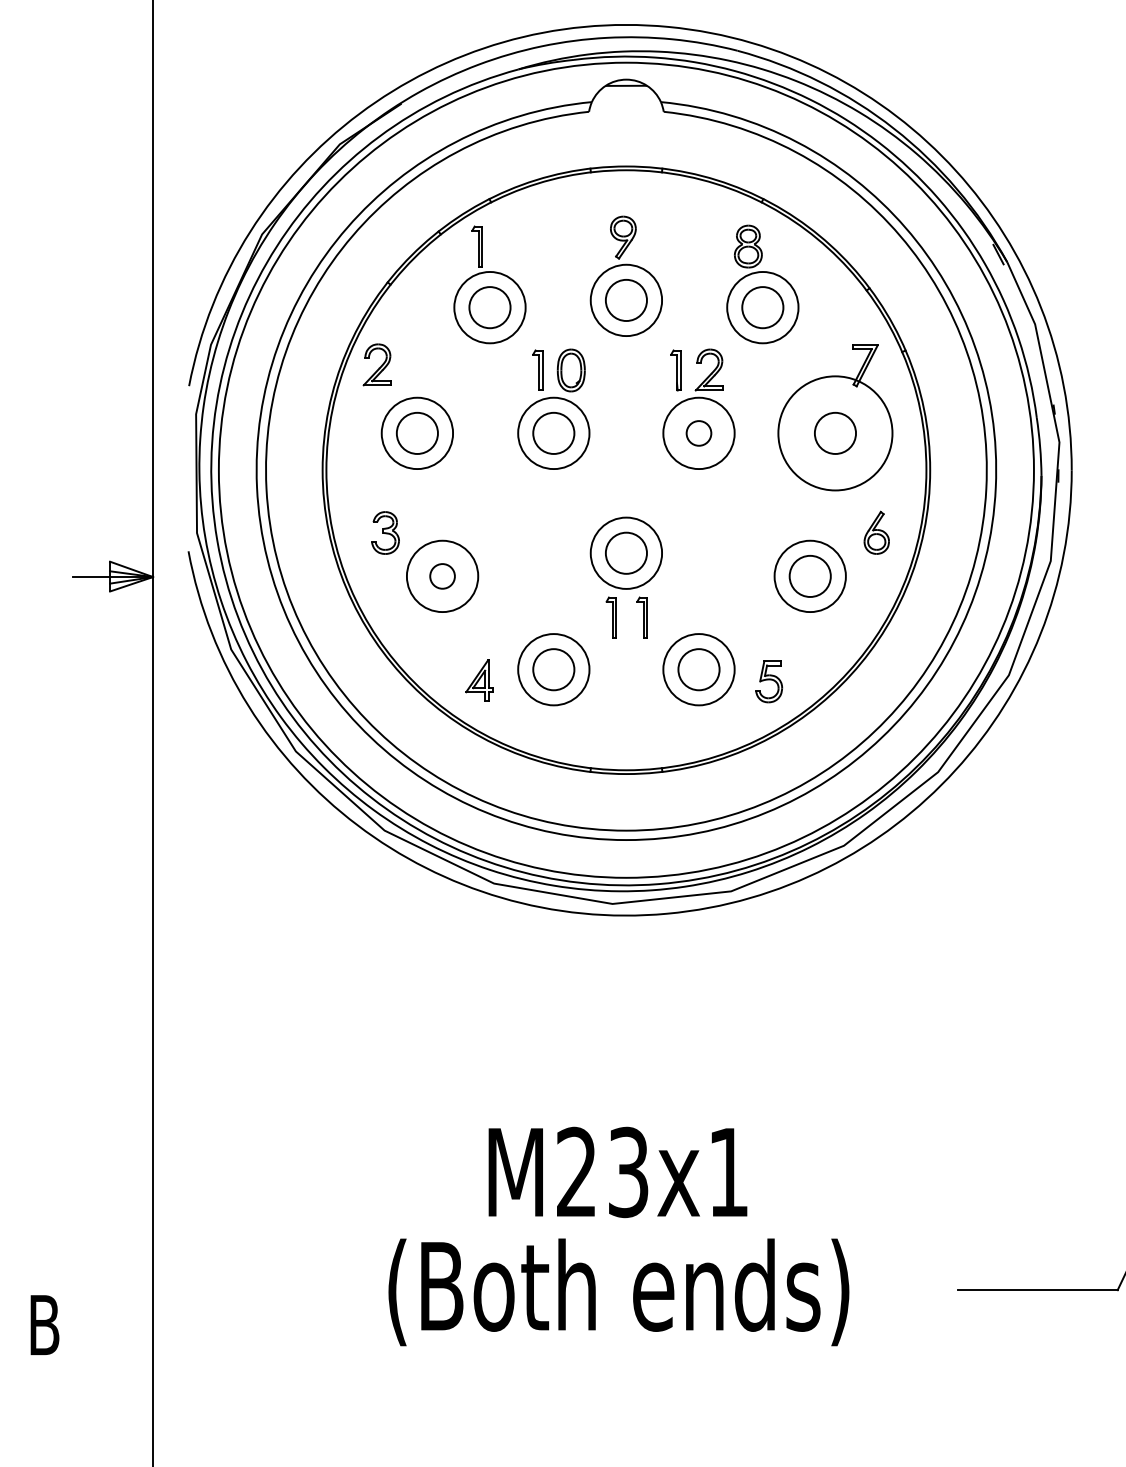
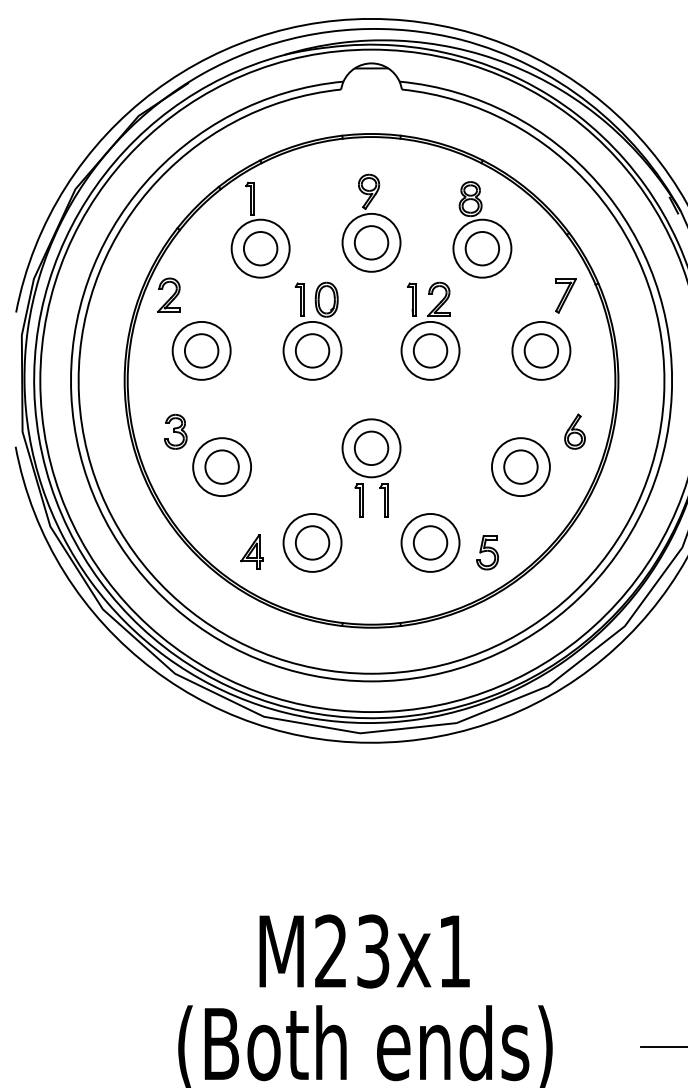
circle: (698, 433) -> (430, 350), size x1.67
circle: (835, 433) -> (541, 350), size x0.62
circle: (442, 575) -> (222, 466), size x1.67

